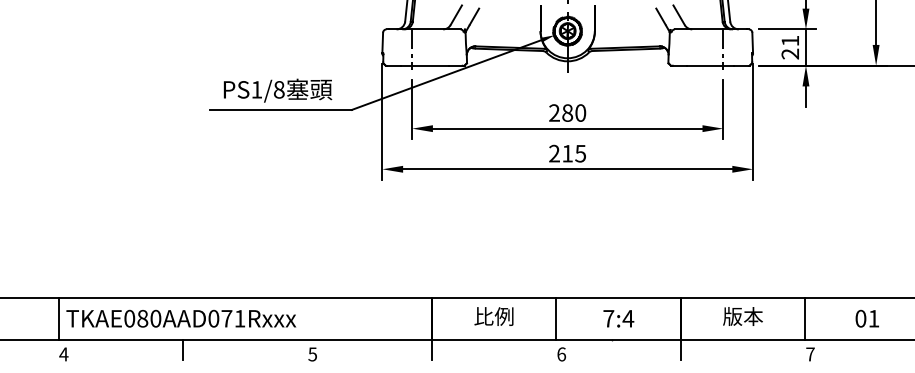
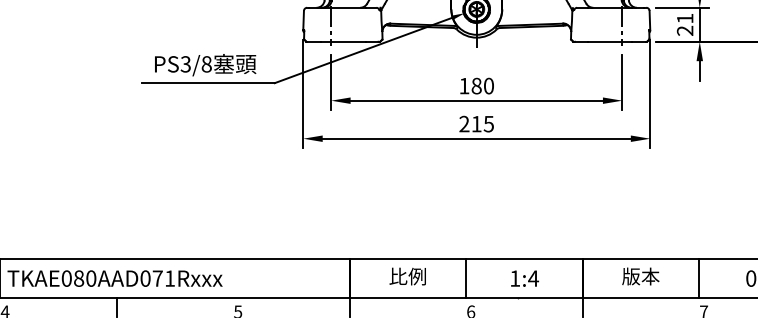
text: (256, 89) -> (185, 64), PS1/8 -> PS3/8
text: (554, 112) -> (464, 85), 280 -> 180
text: (608, 318) -> (514, 278), 7:4 -> 1:4

